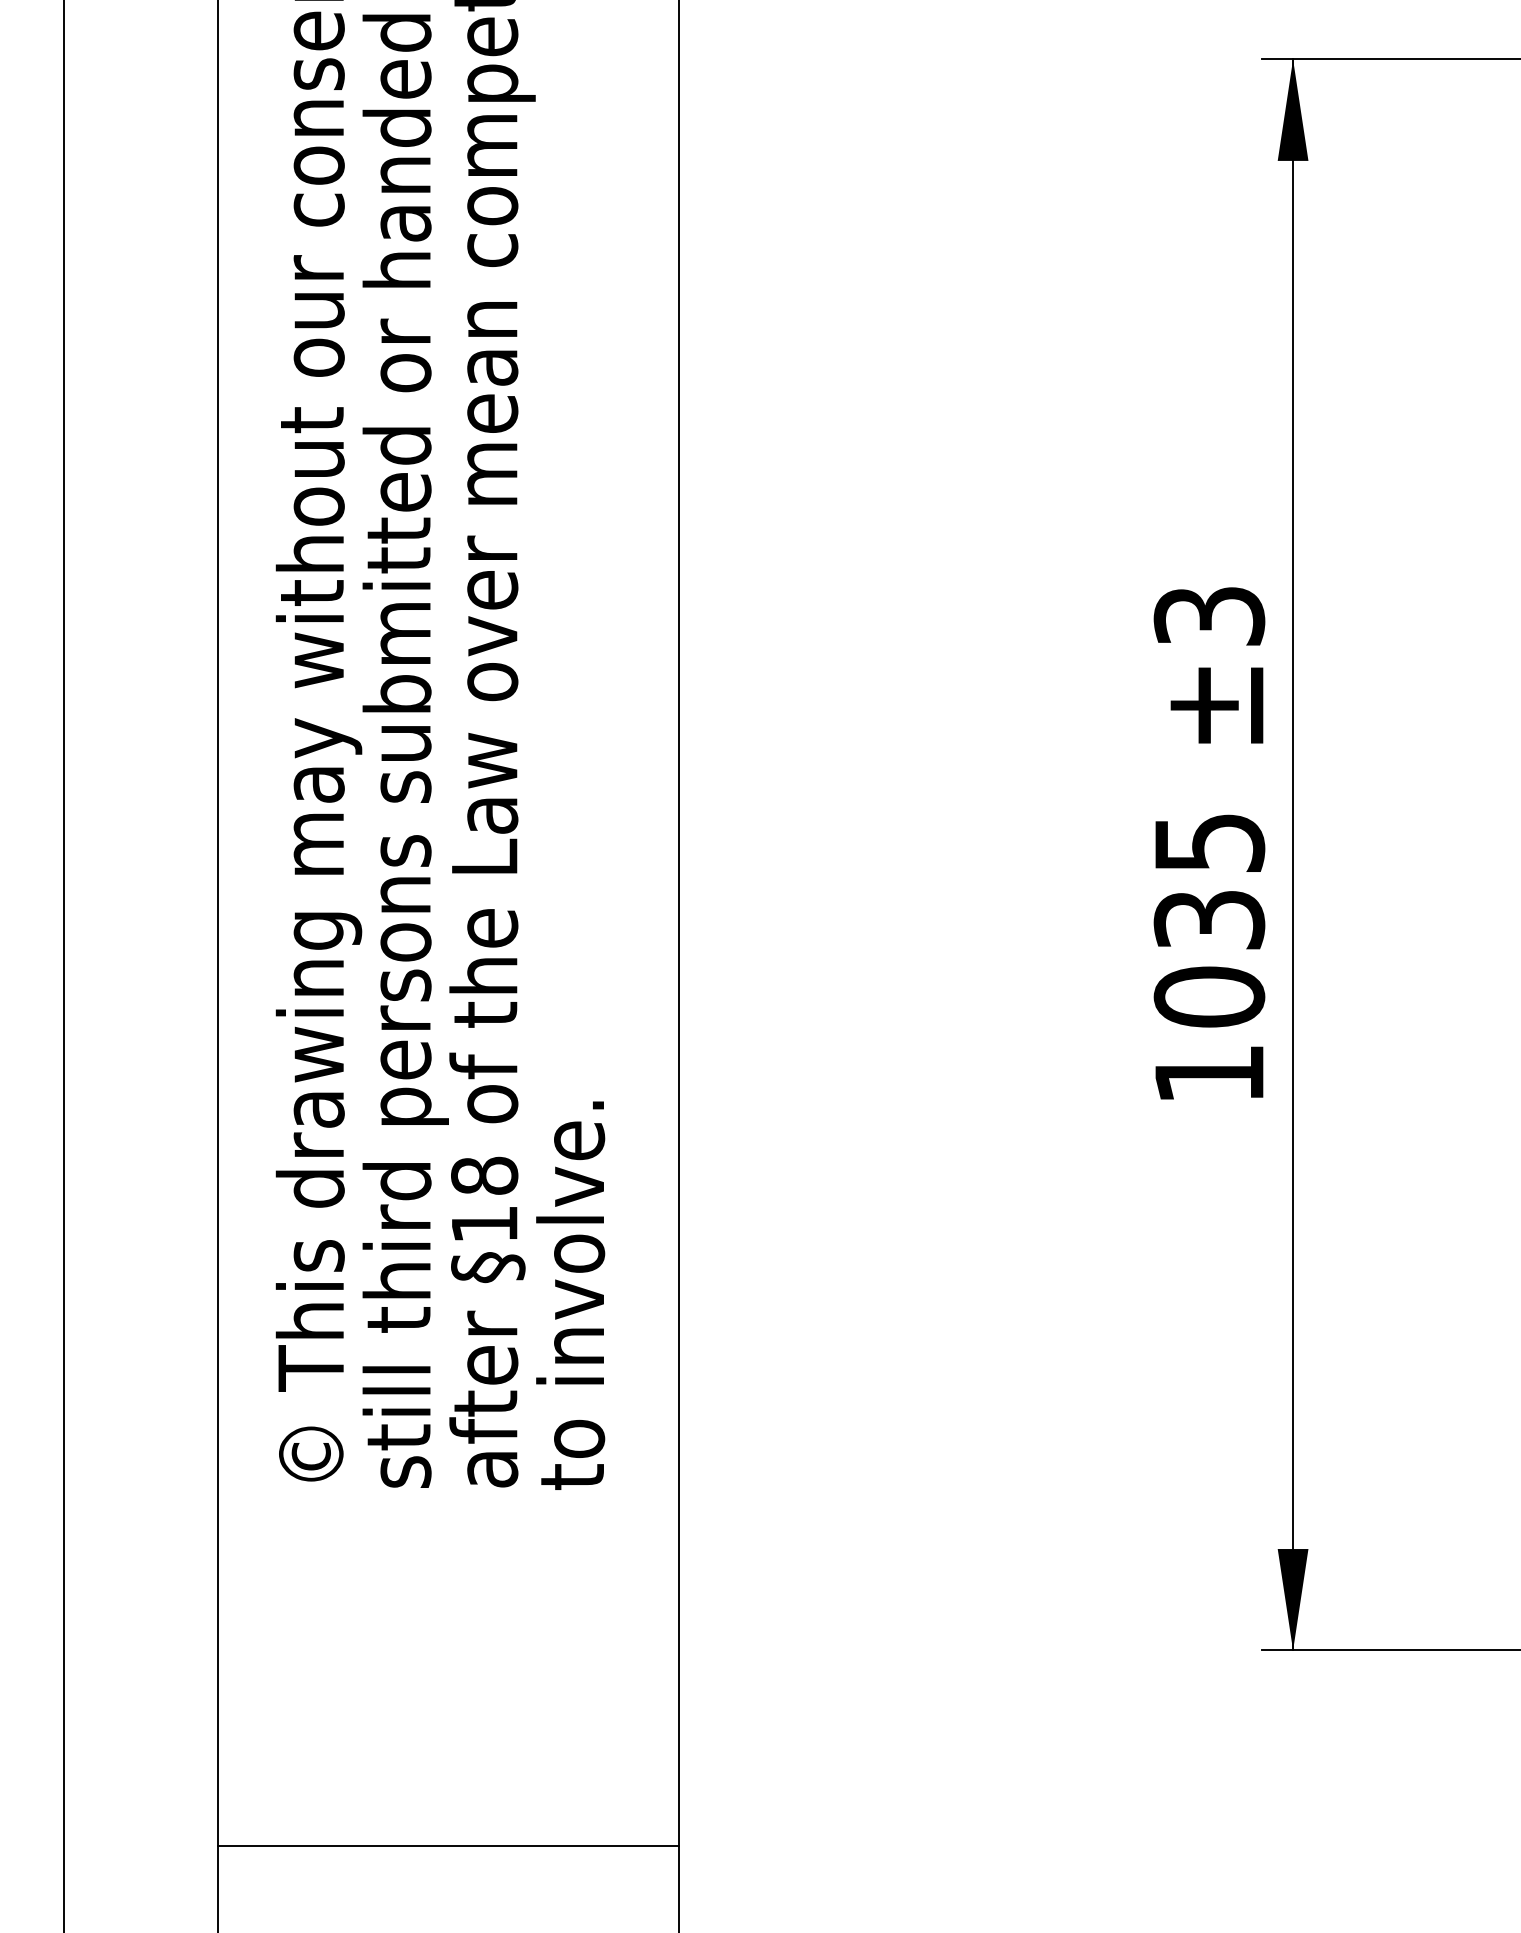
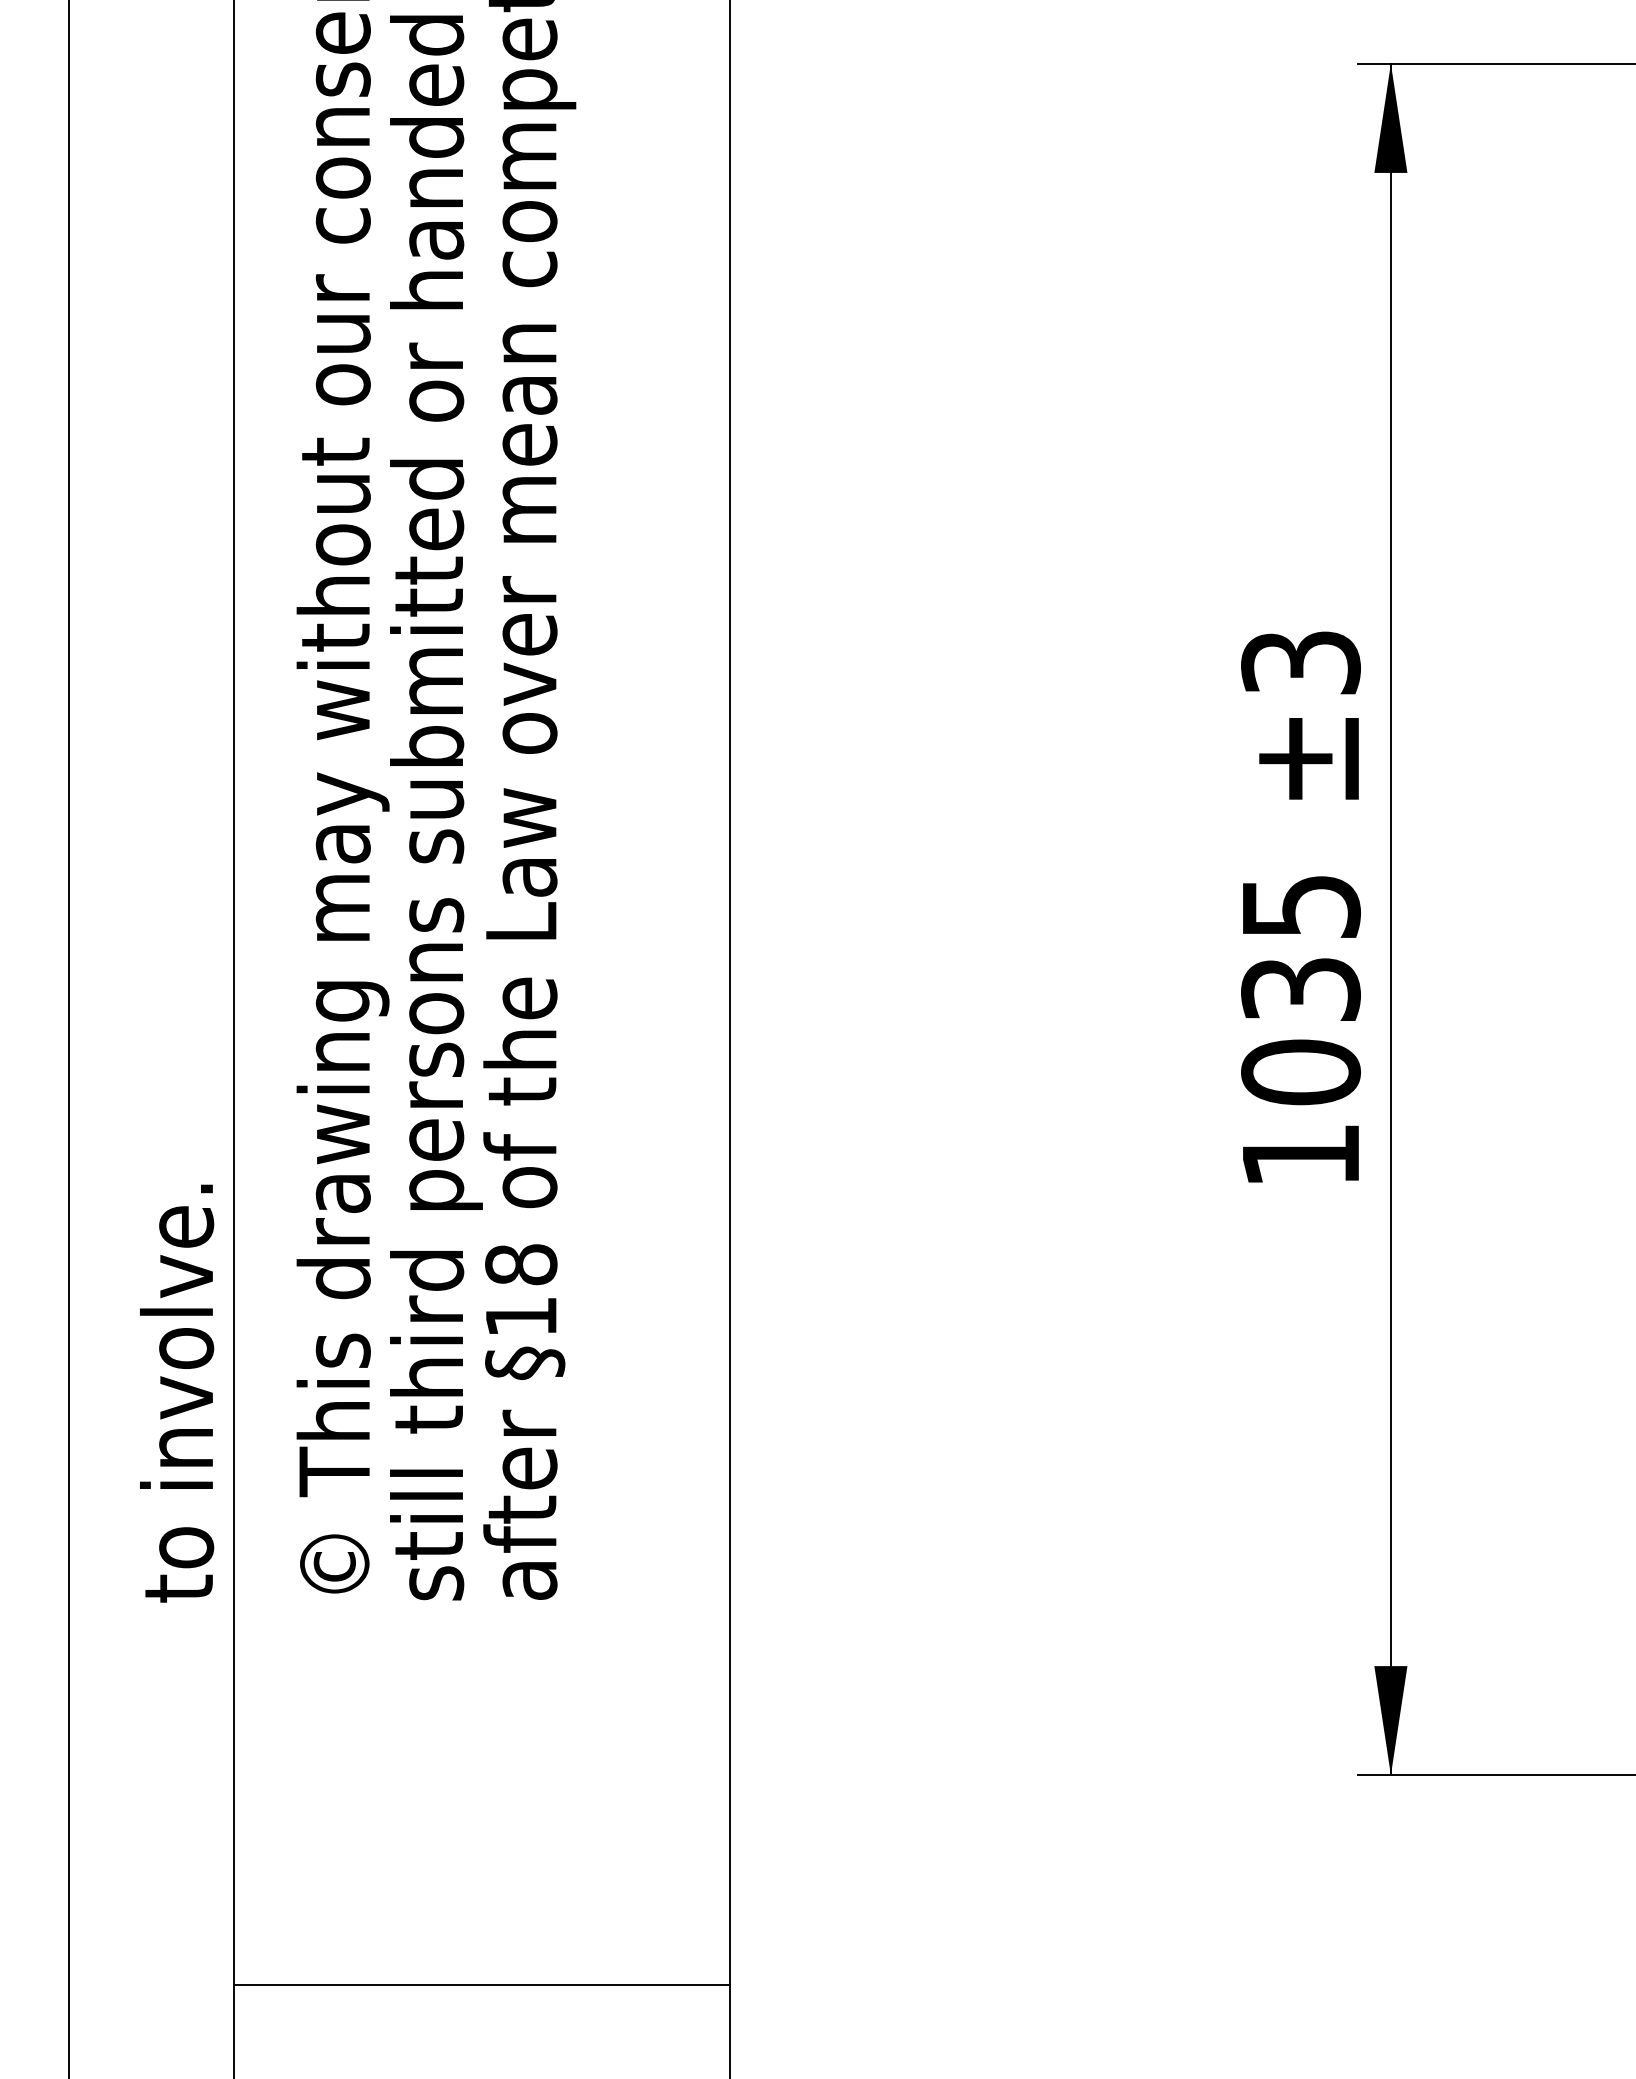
text: (570, 1295) -> (176, 1393), moved

